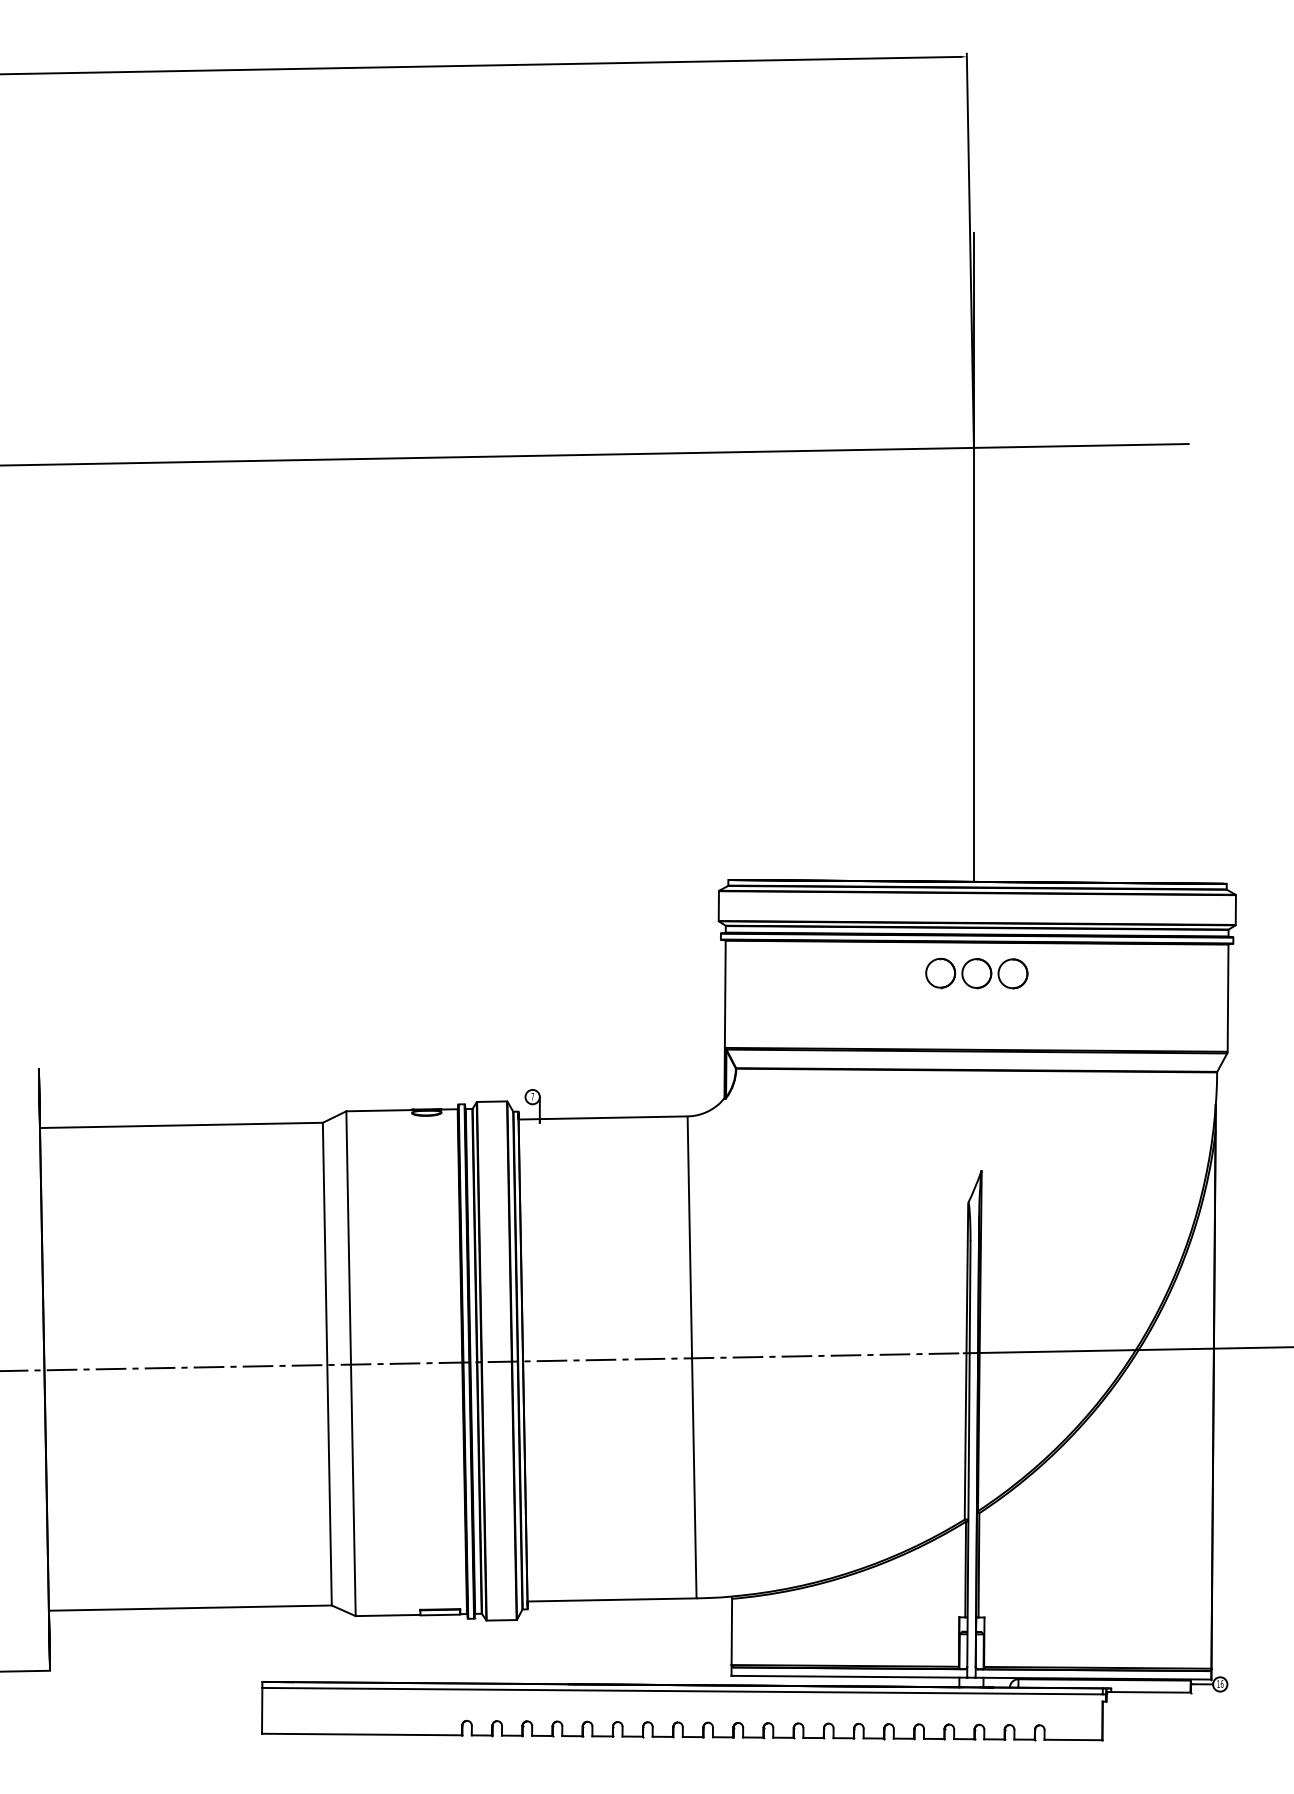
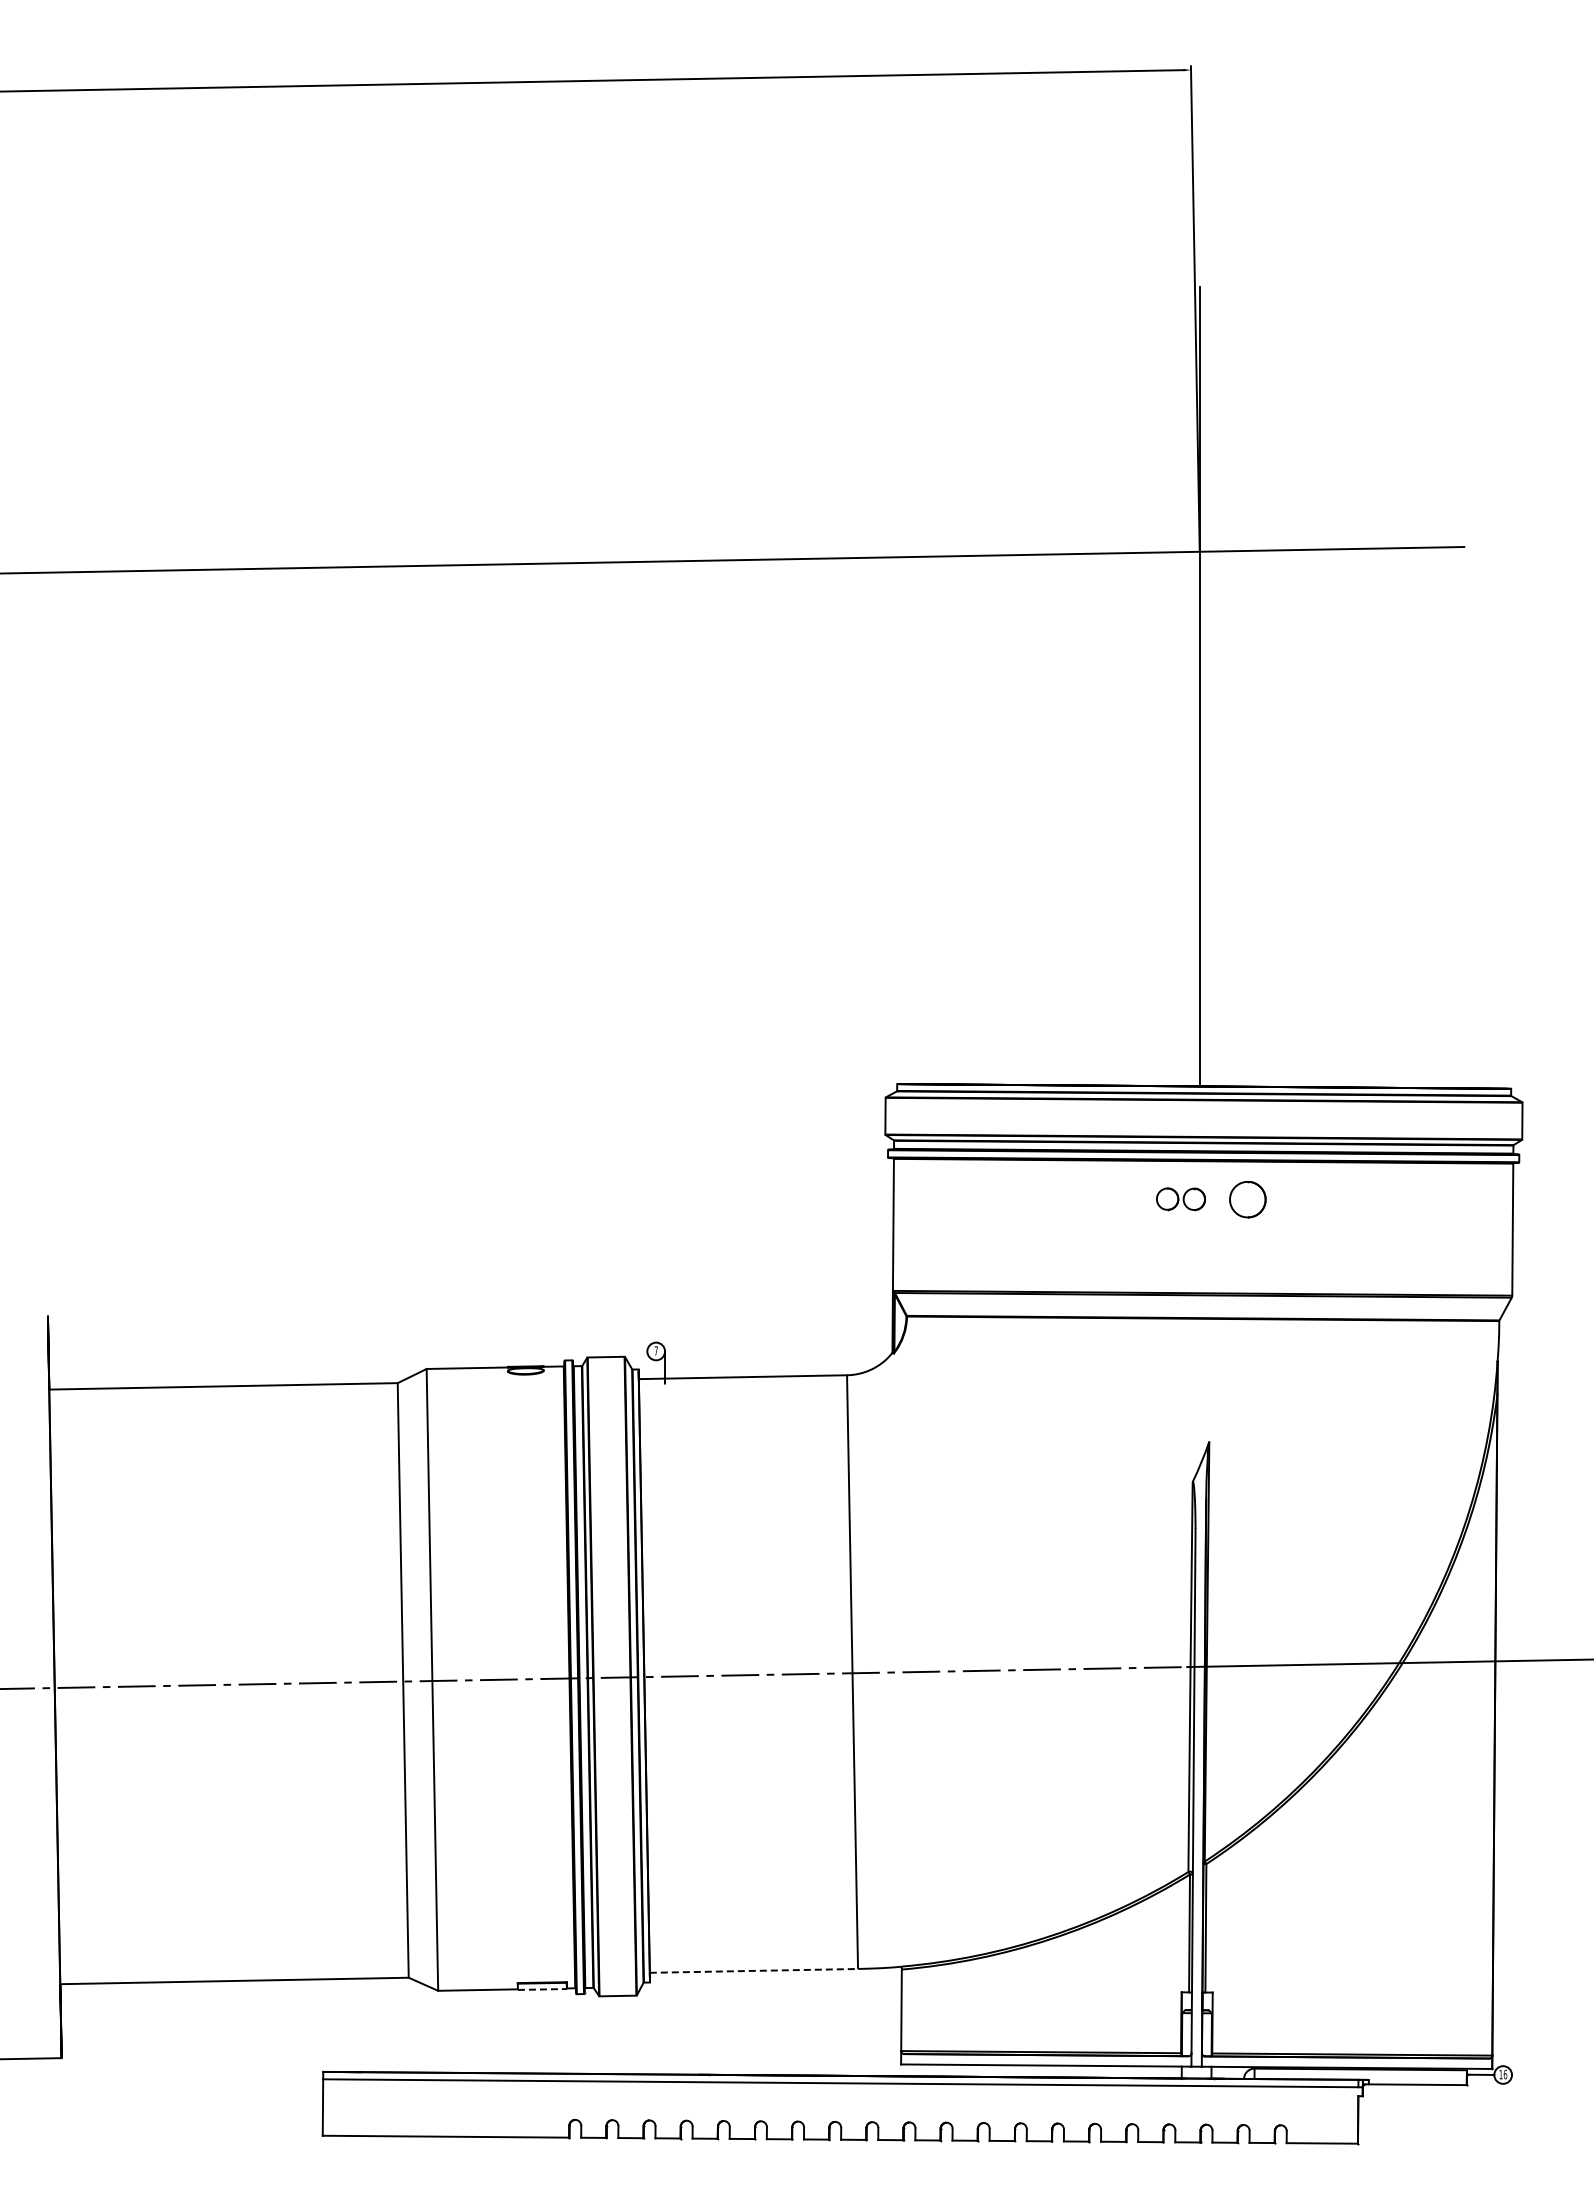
part: (958, 973) -> (1180, 1199), size x0.6
line: (612, 1599) -> (754, 1970), solid -> dashed
line: (440, 1615) -> (542, 1989), solid -> dashed

